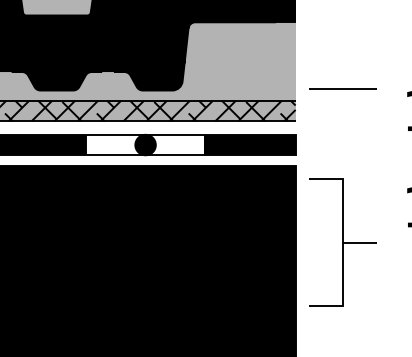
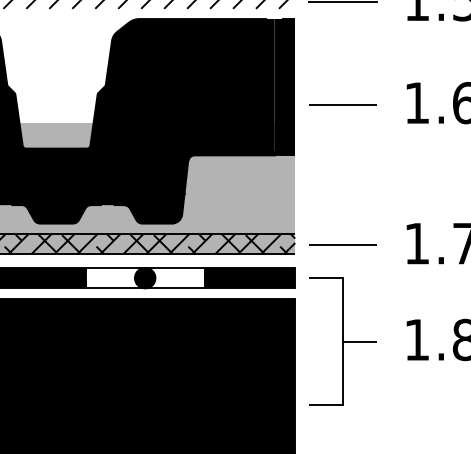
line: (342, 88) -> (342, 244), moved
part: (342, 242) -> (342, 341), moved

